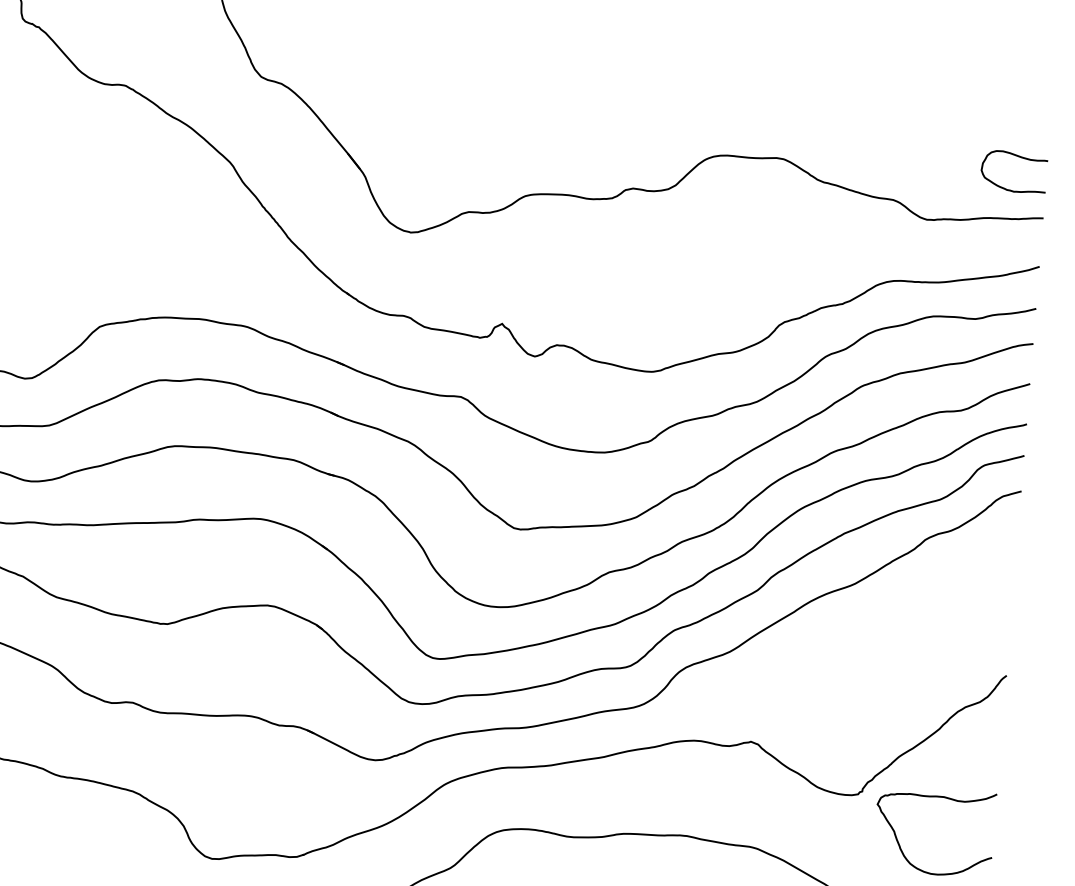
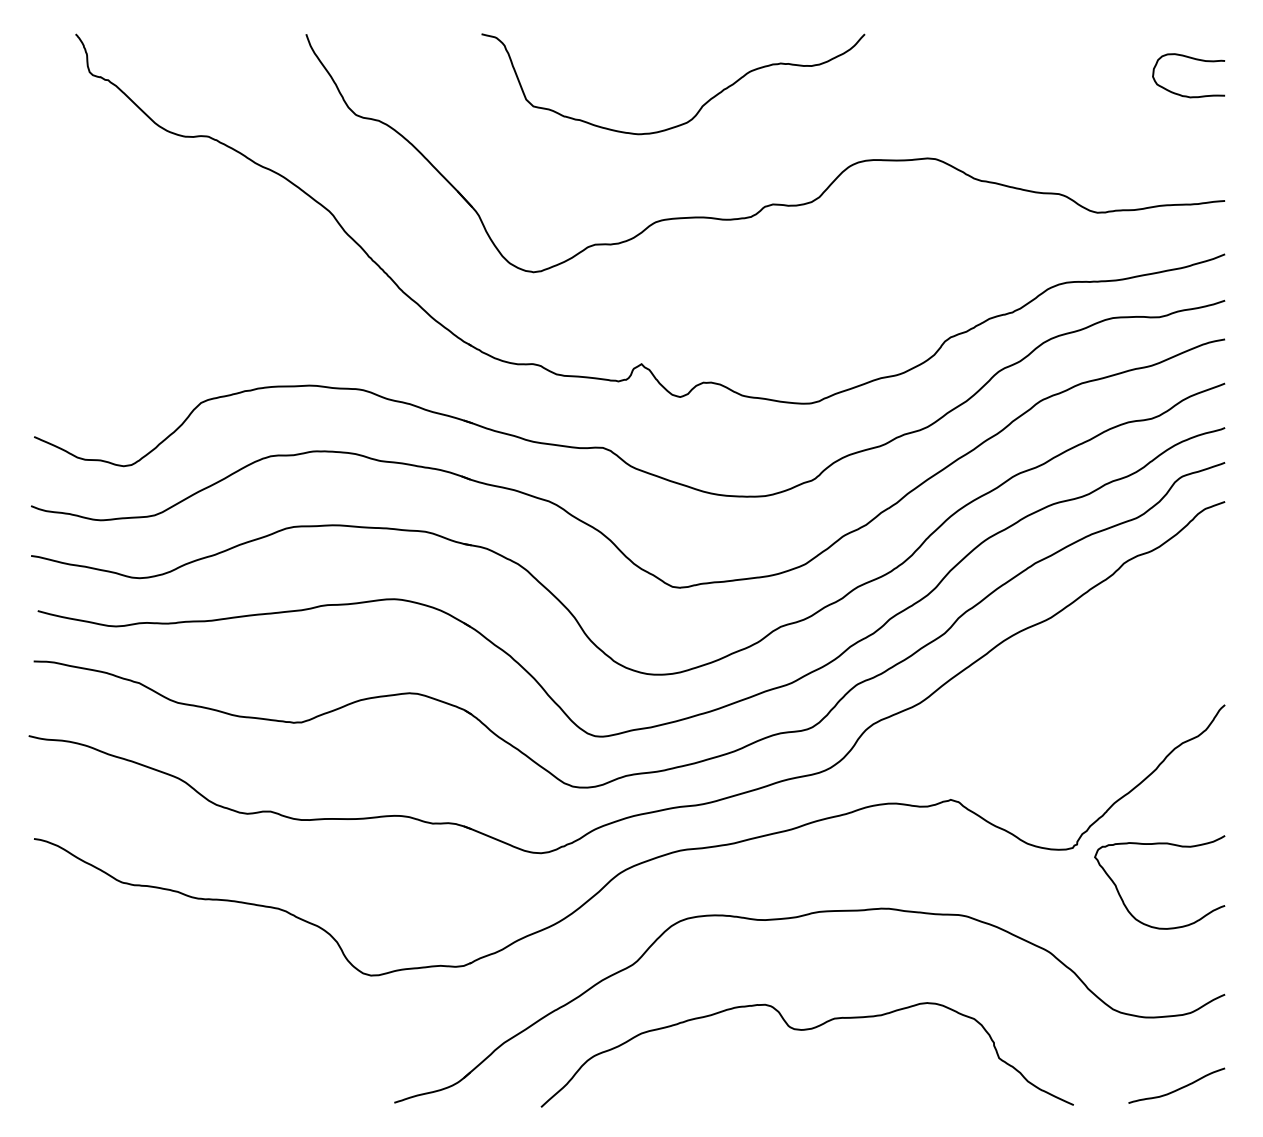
curve: (573, 96) -> (699, 108), added
curve: (1018, 157) -> (1192, 59), moved

